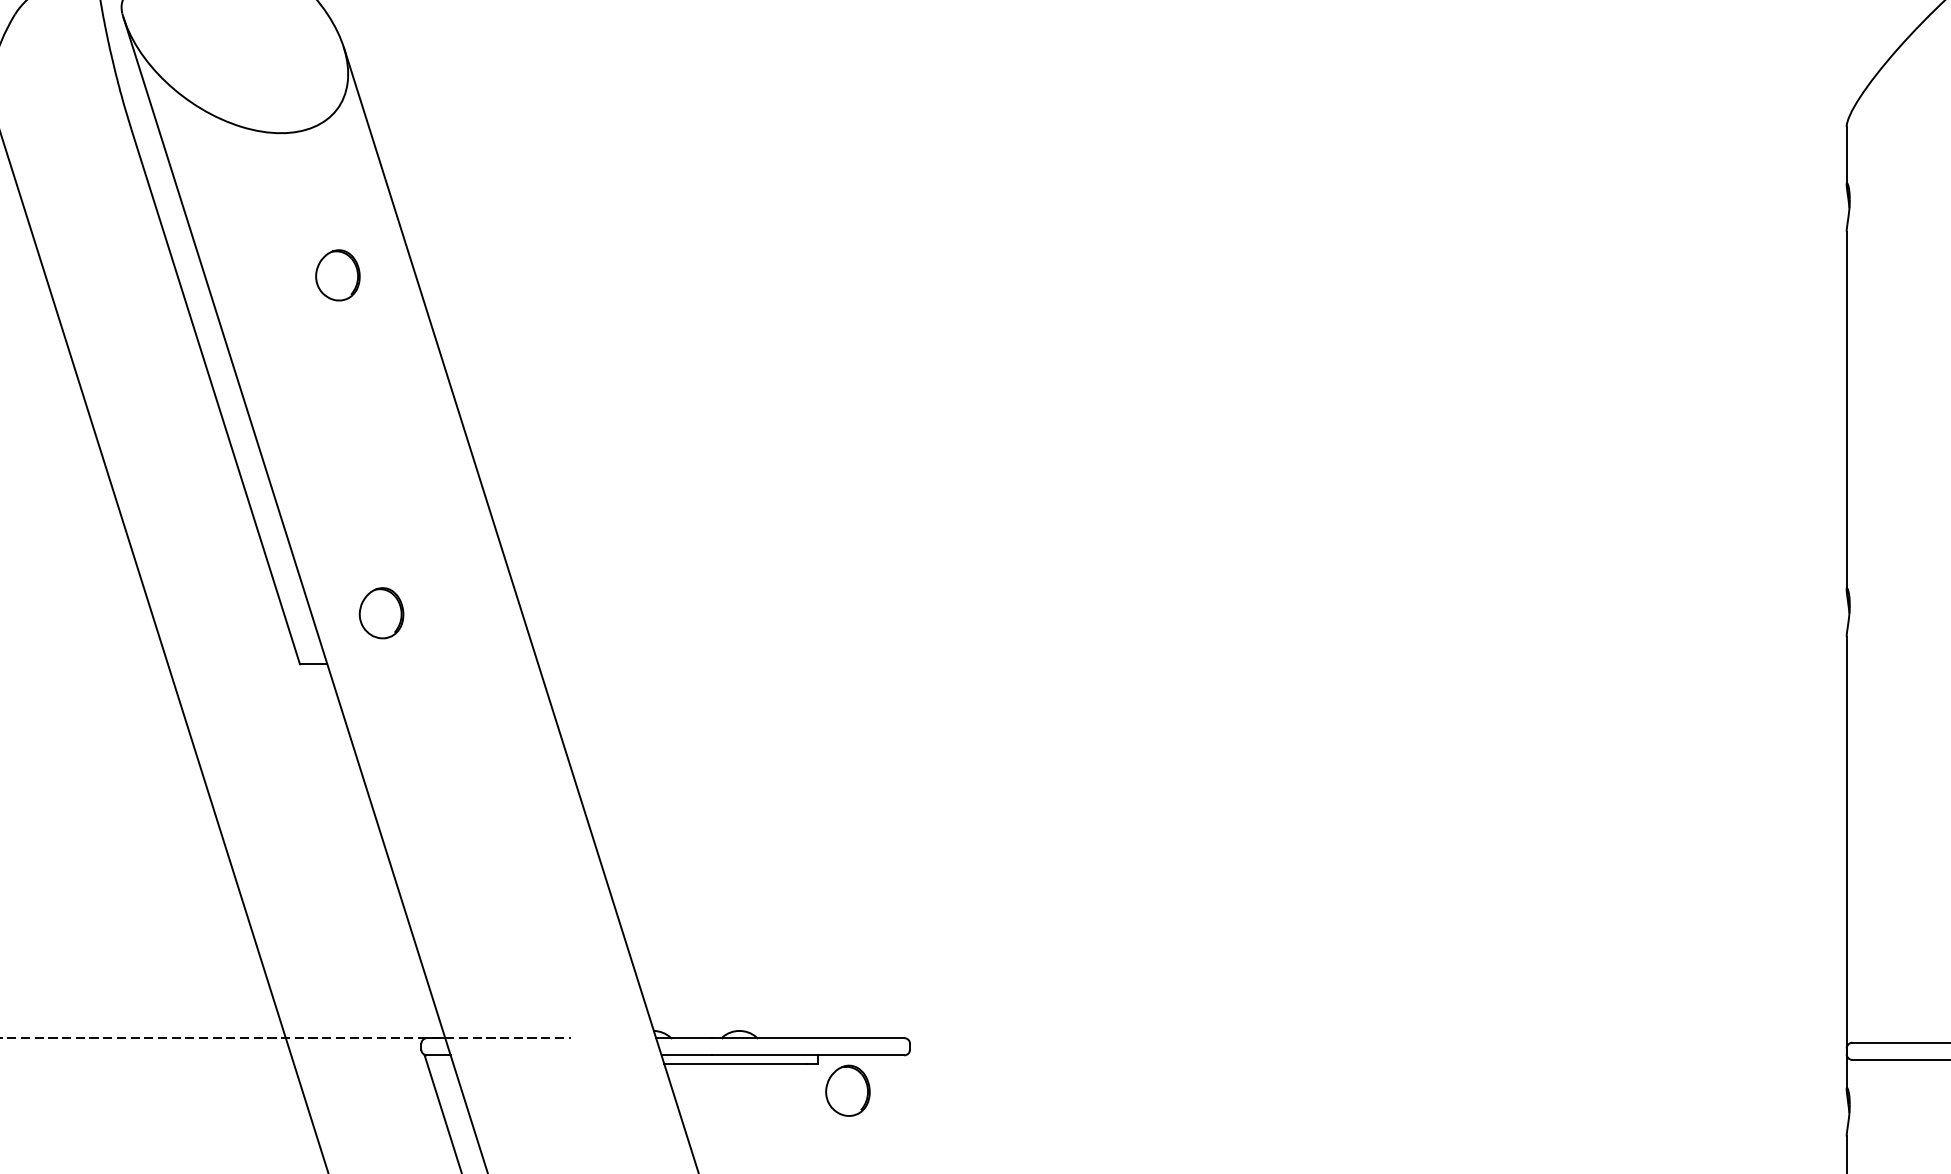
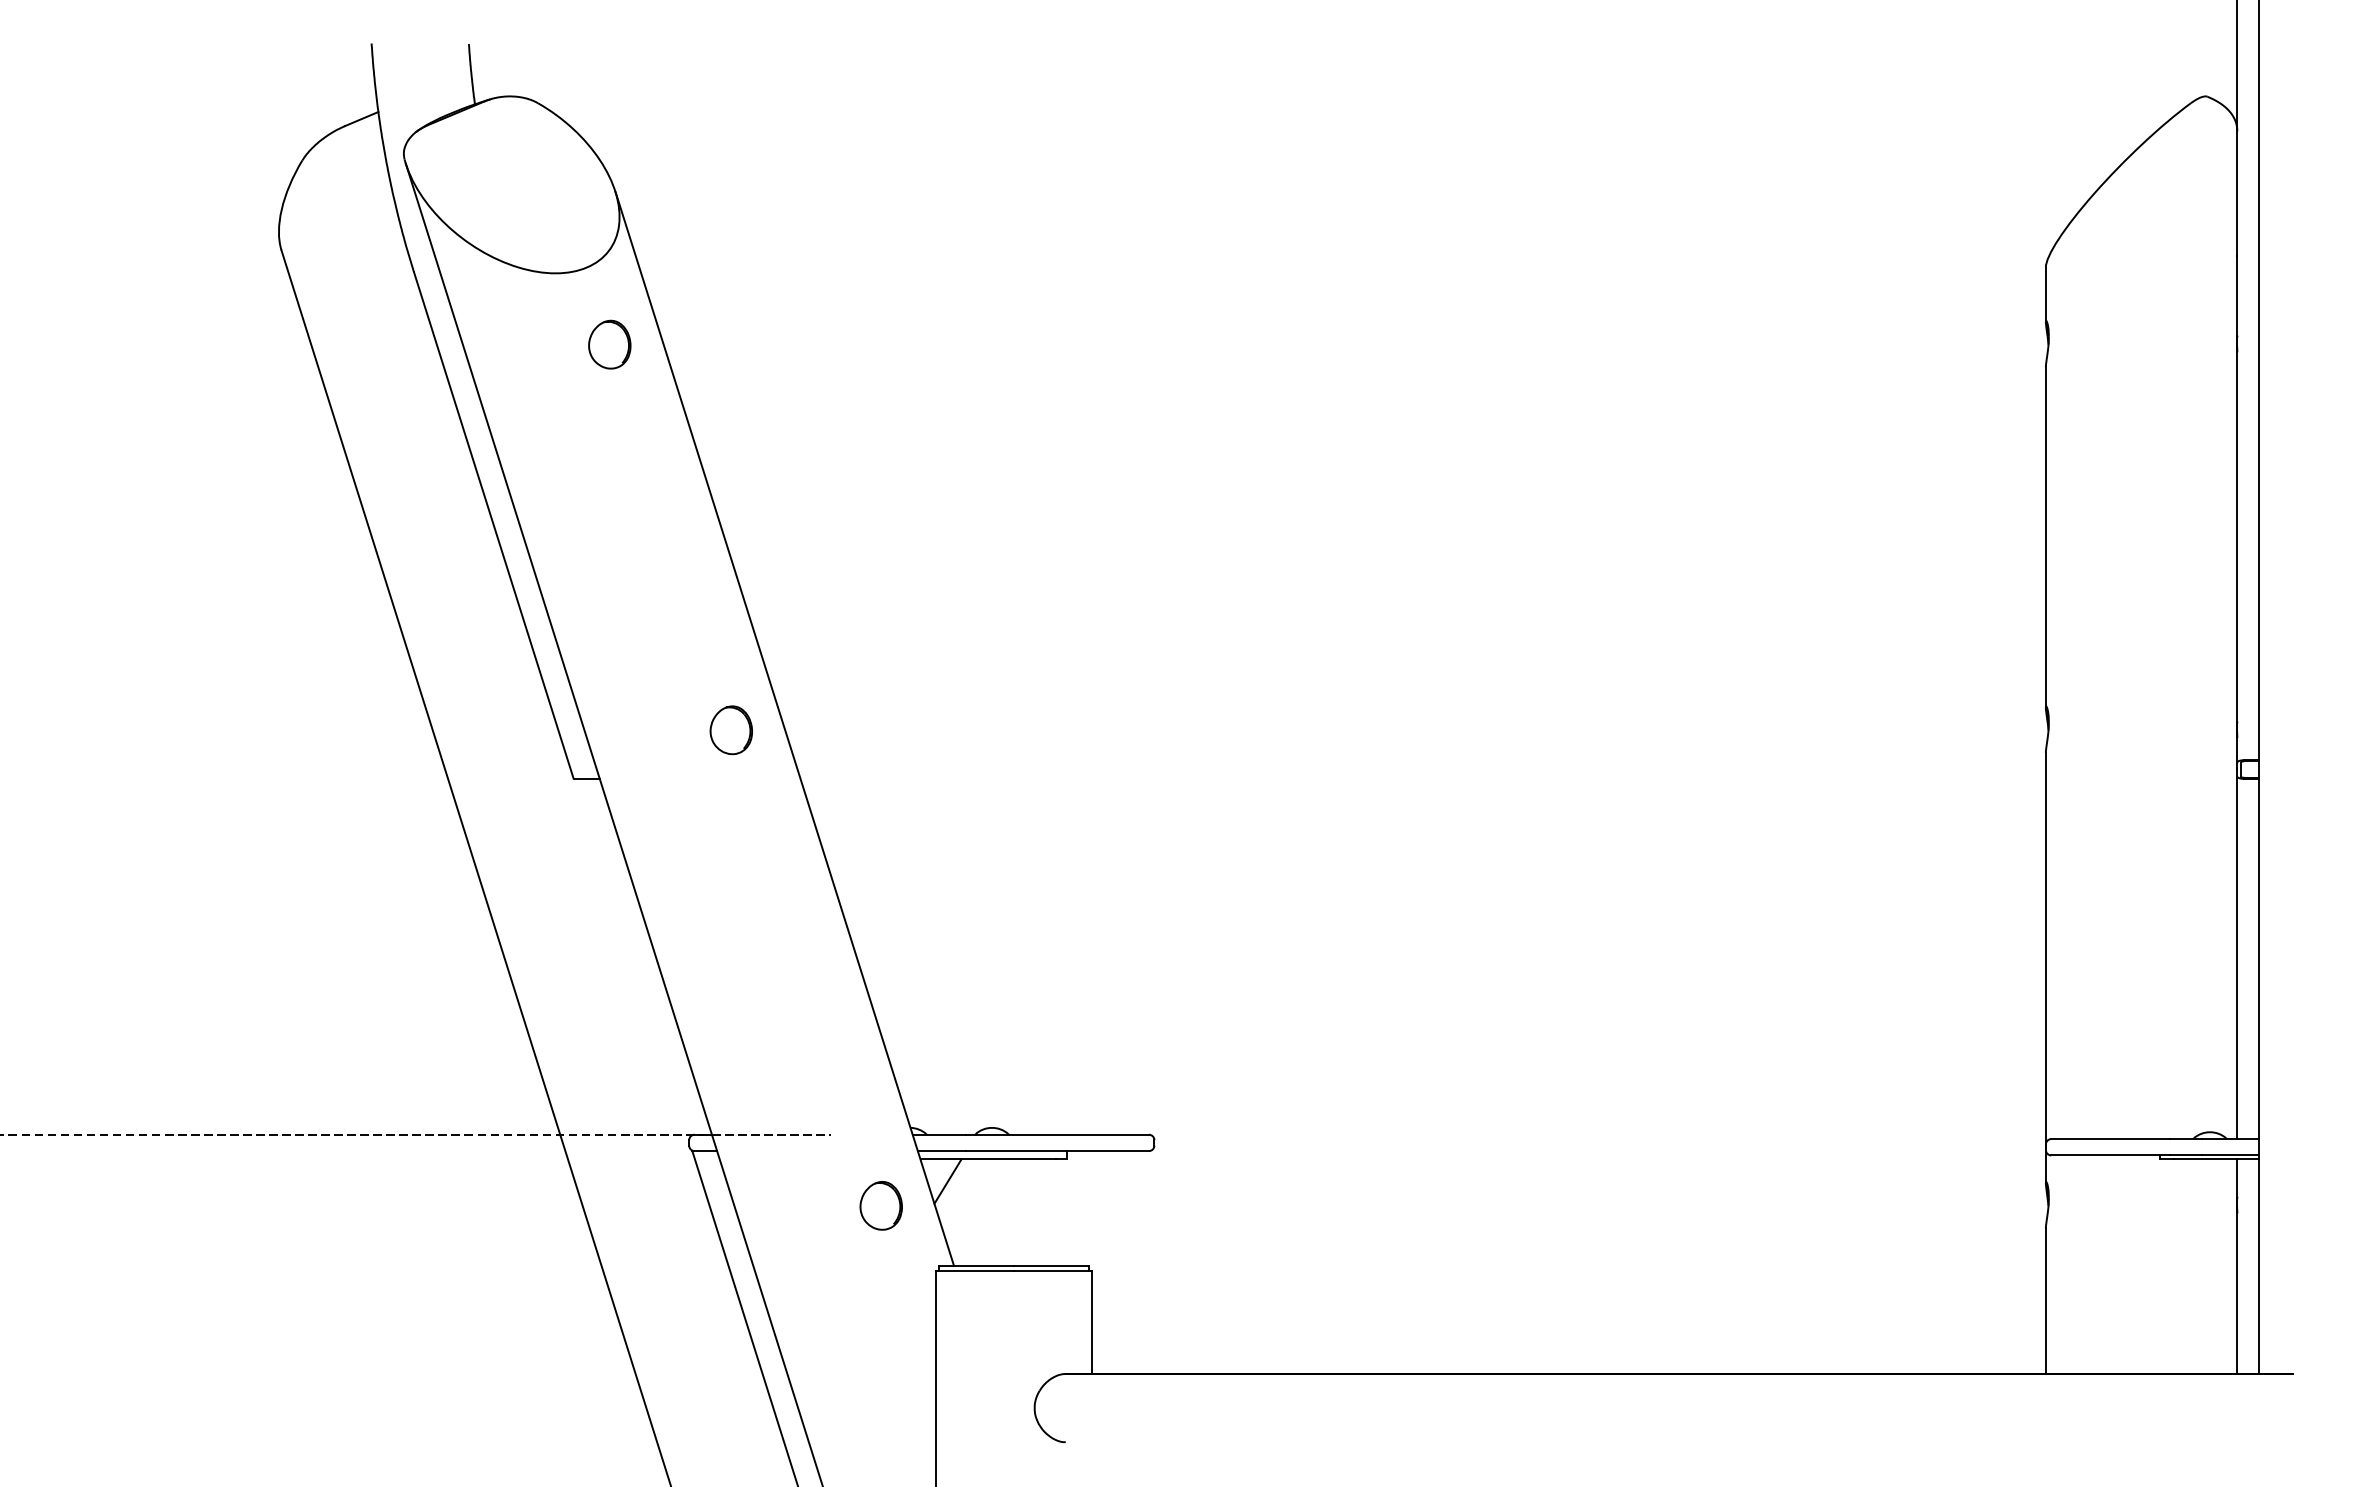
part: (337, 275) -> (609, 344), moved
part: (380, 613) -> (730, 730), moved
line: (692, 1087) -> (947, 1181), added
part: (847, 1090) -> (880, 1205), moved

